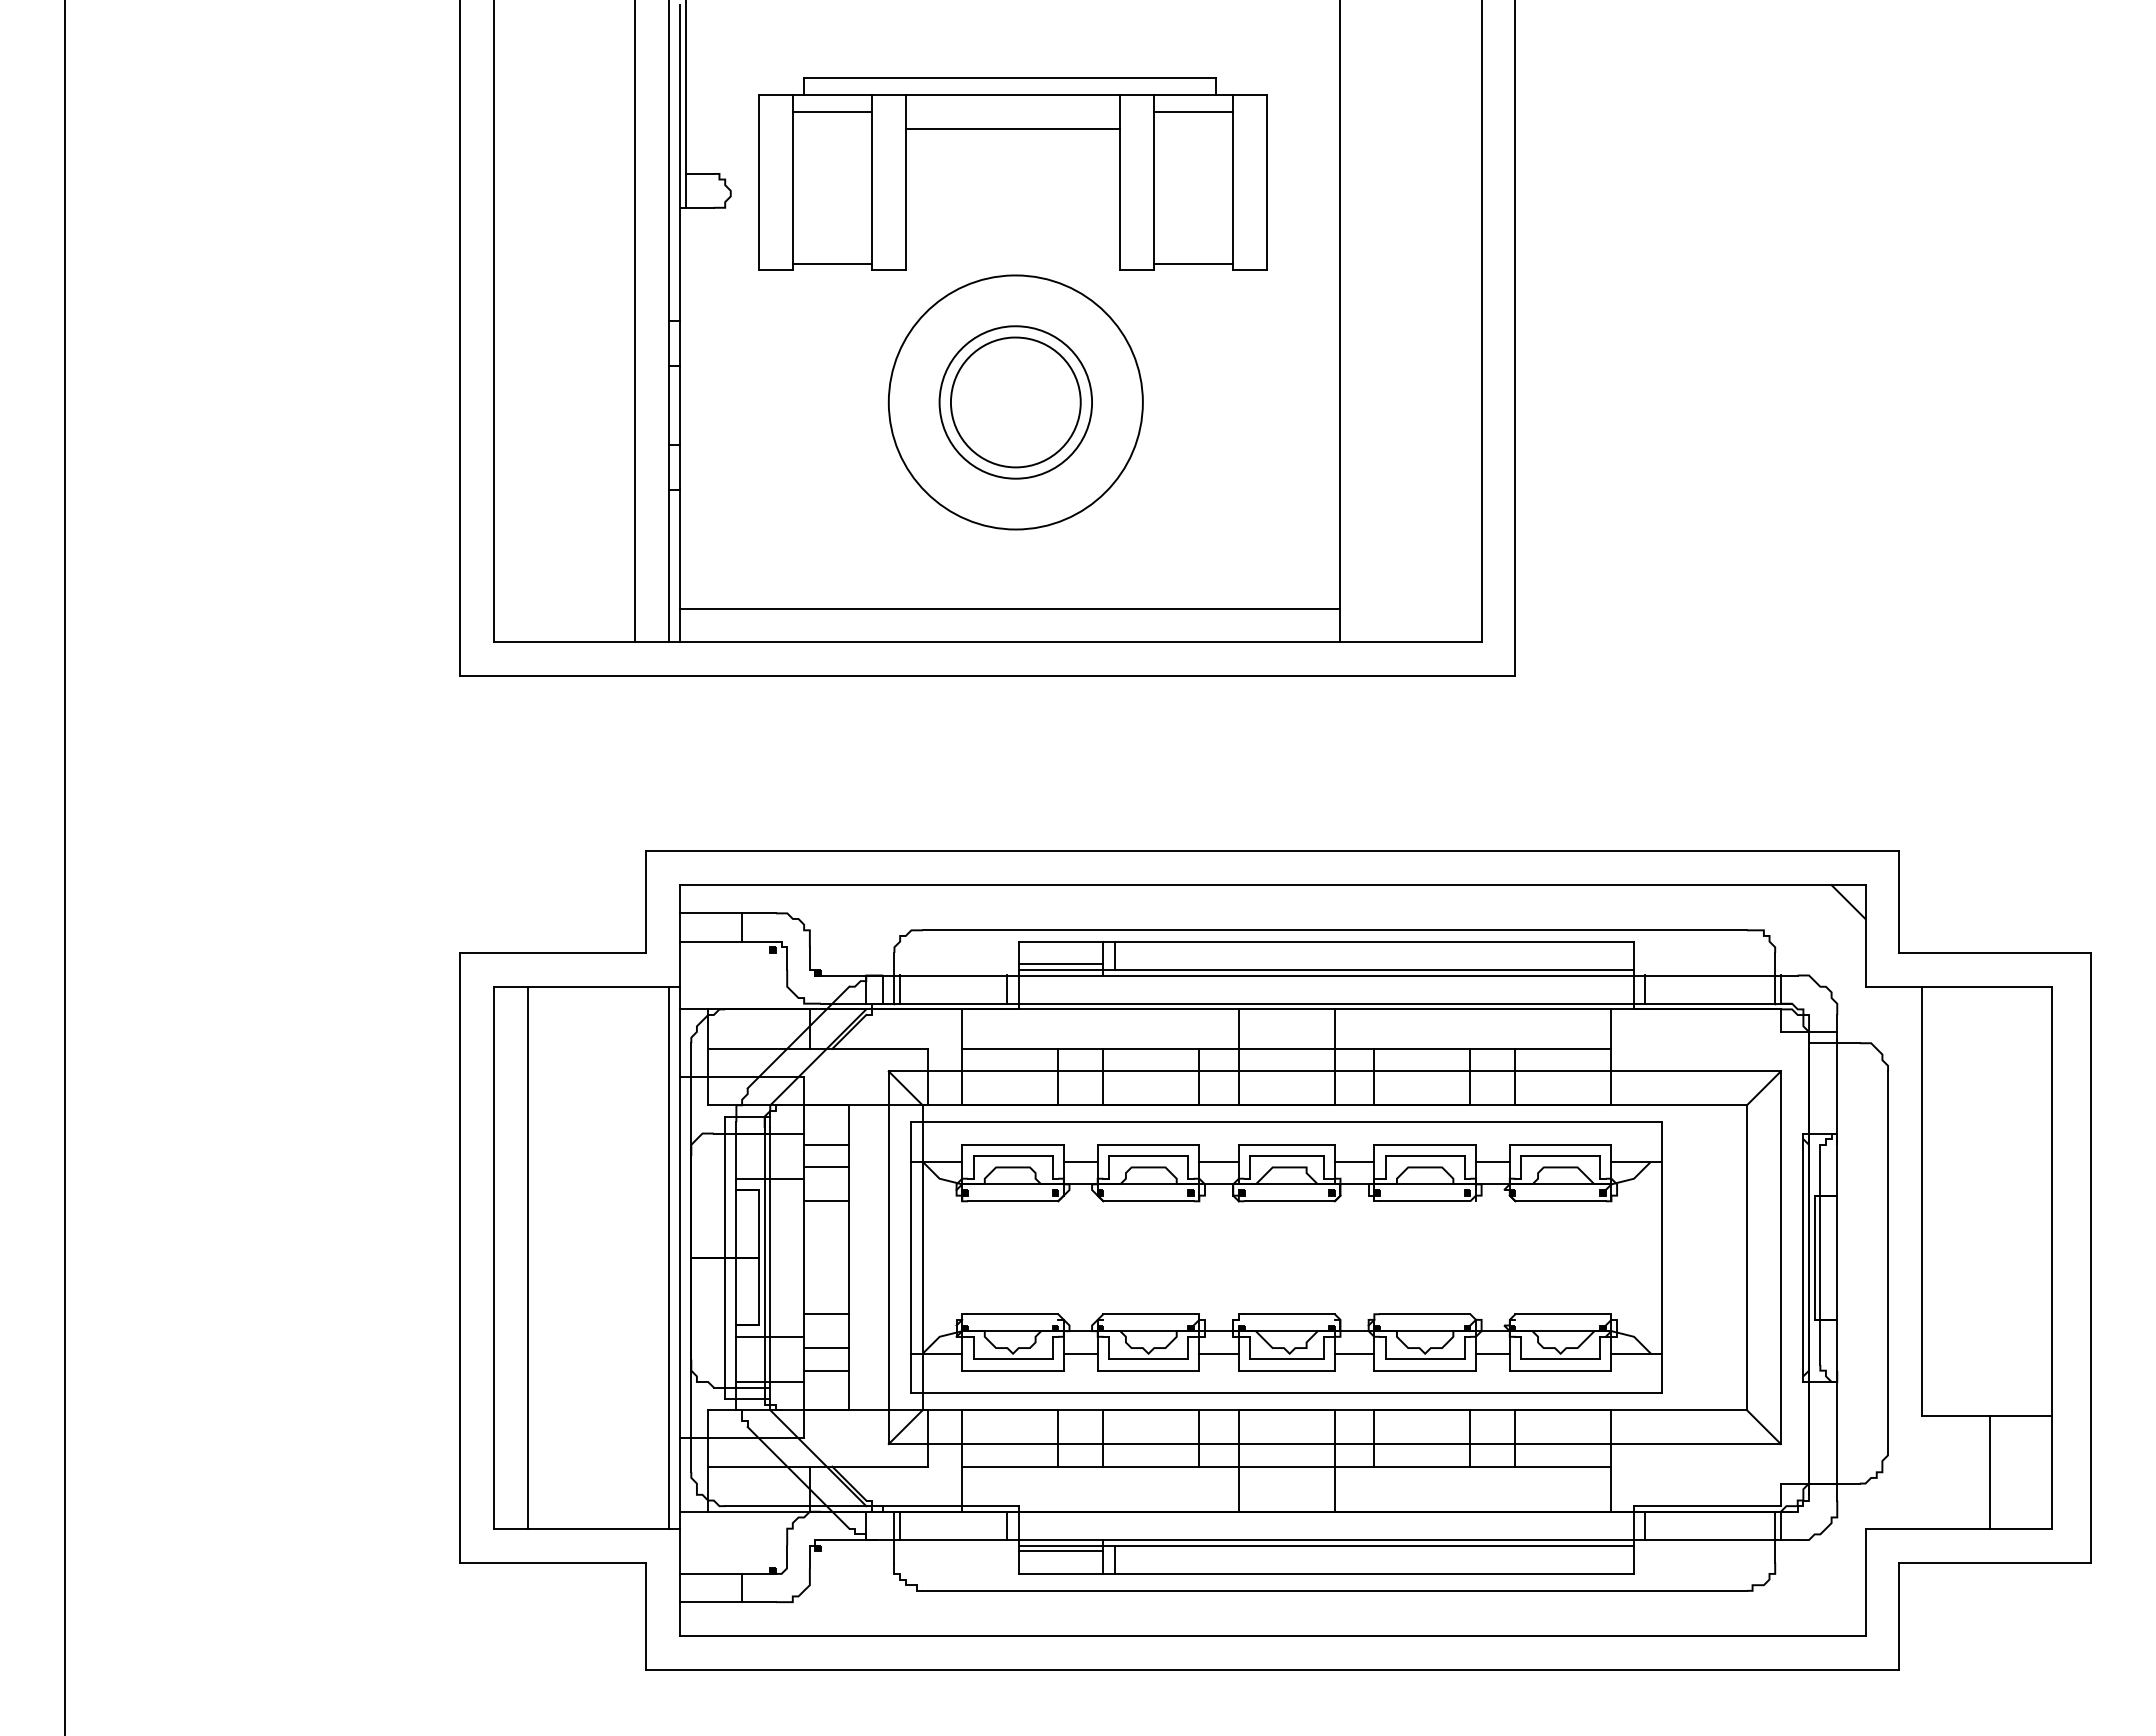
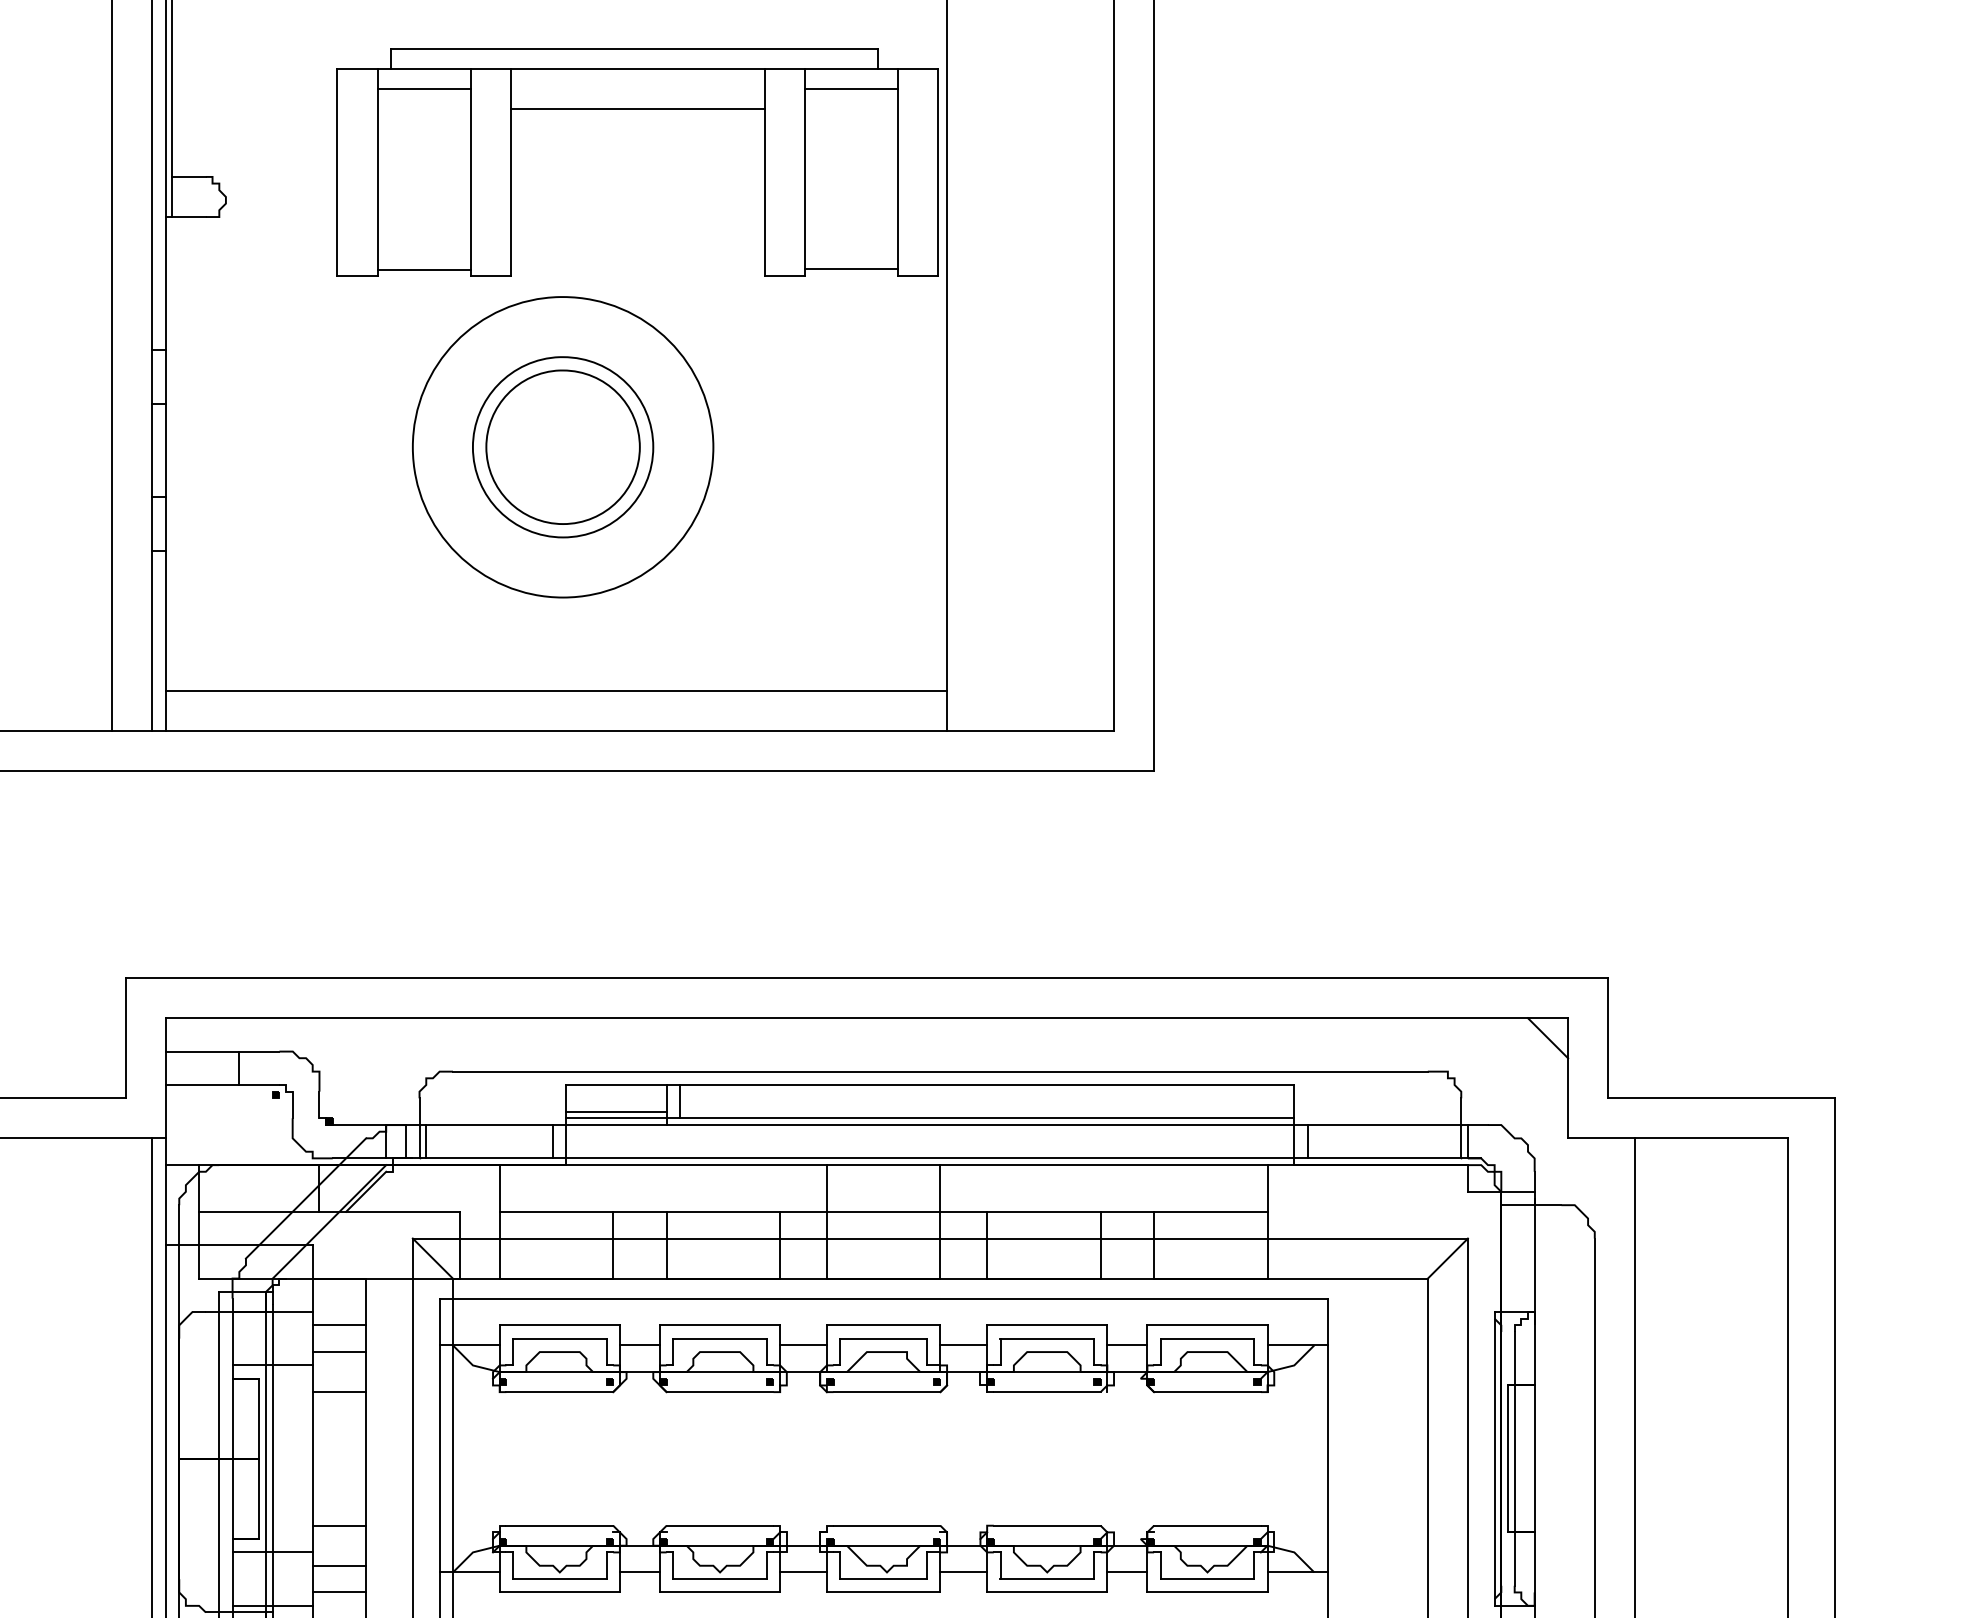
part: (1012, 129) -> (637, 110), moved

